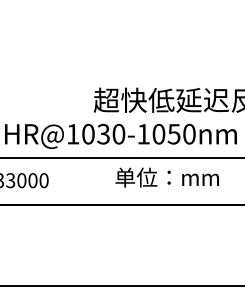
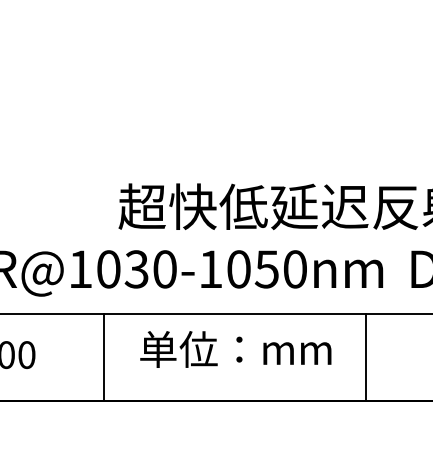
text: (166, 177) -> (234, 349), moved
line: (85, 181) -> (103, 356), added
line: (227, 181) -> (365, 356), added

